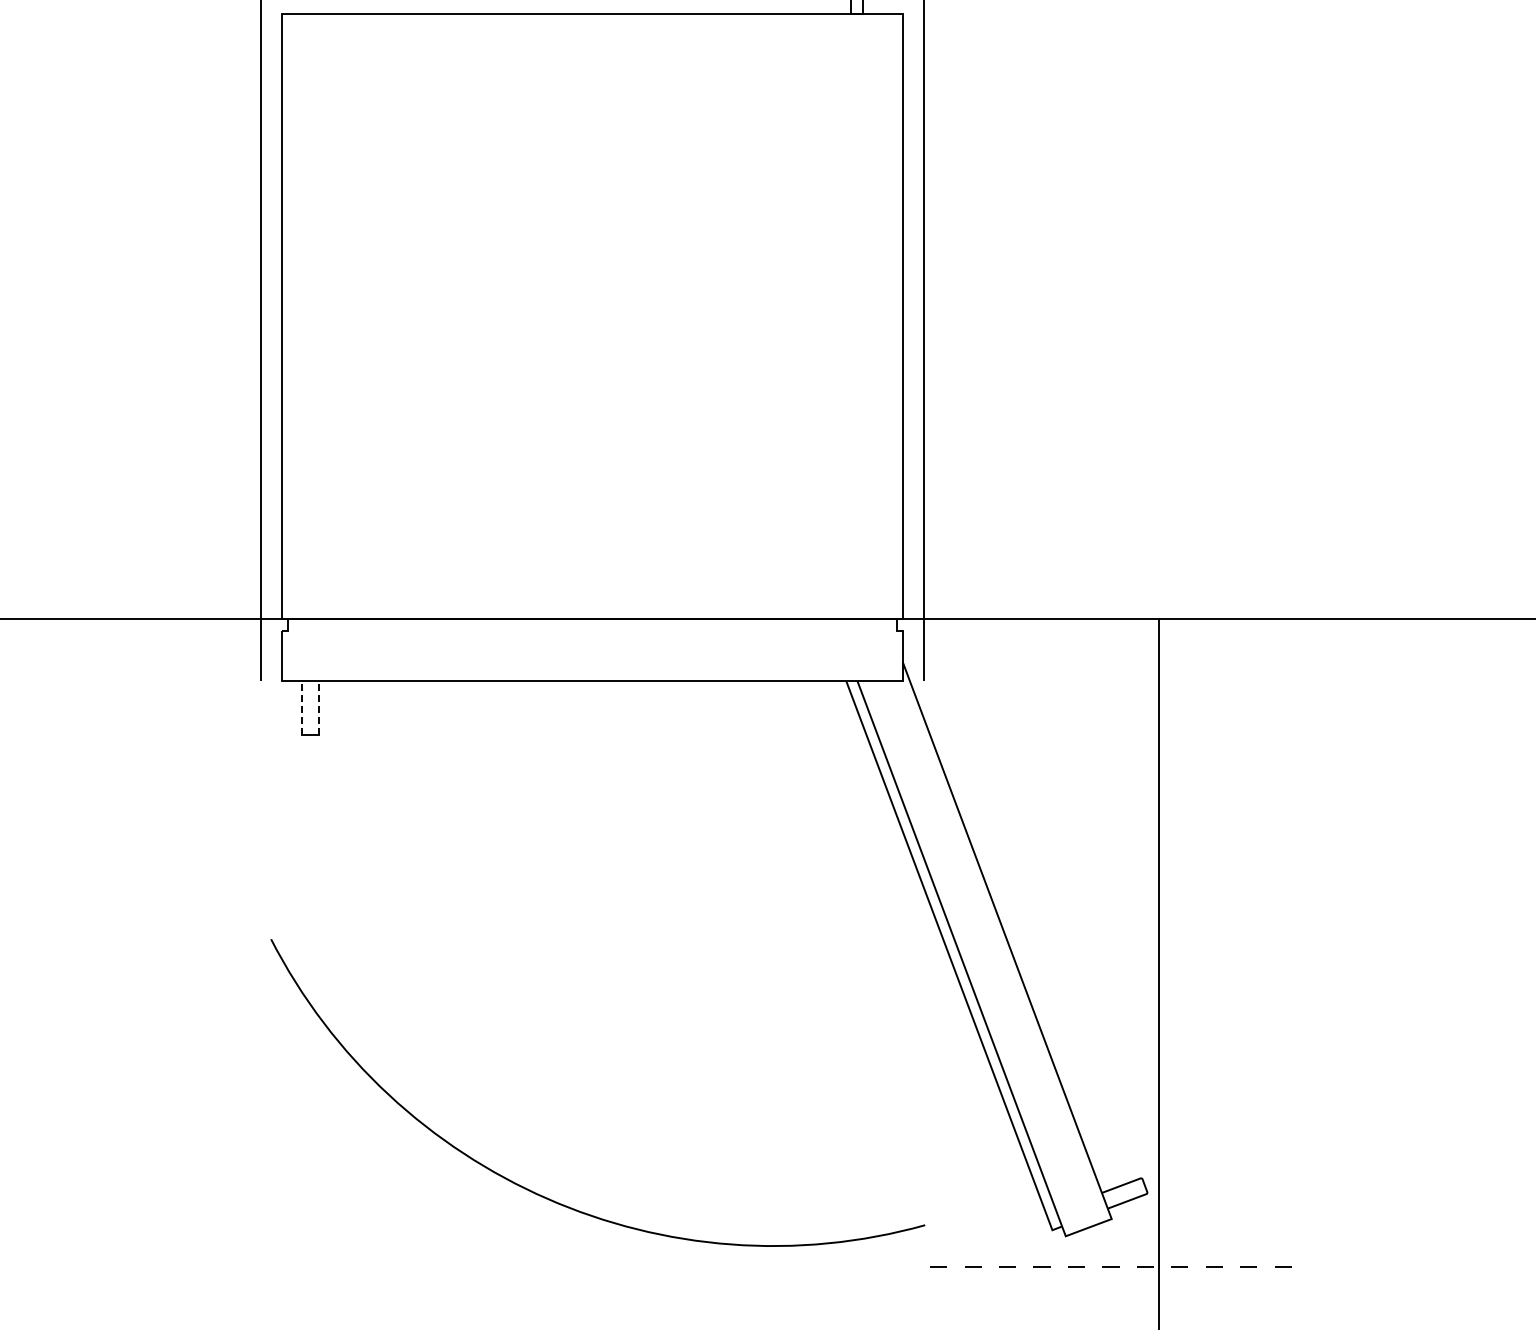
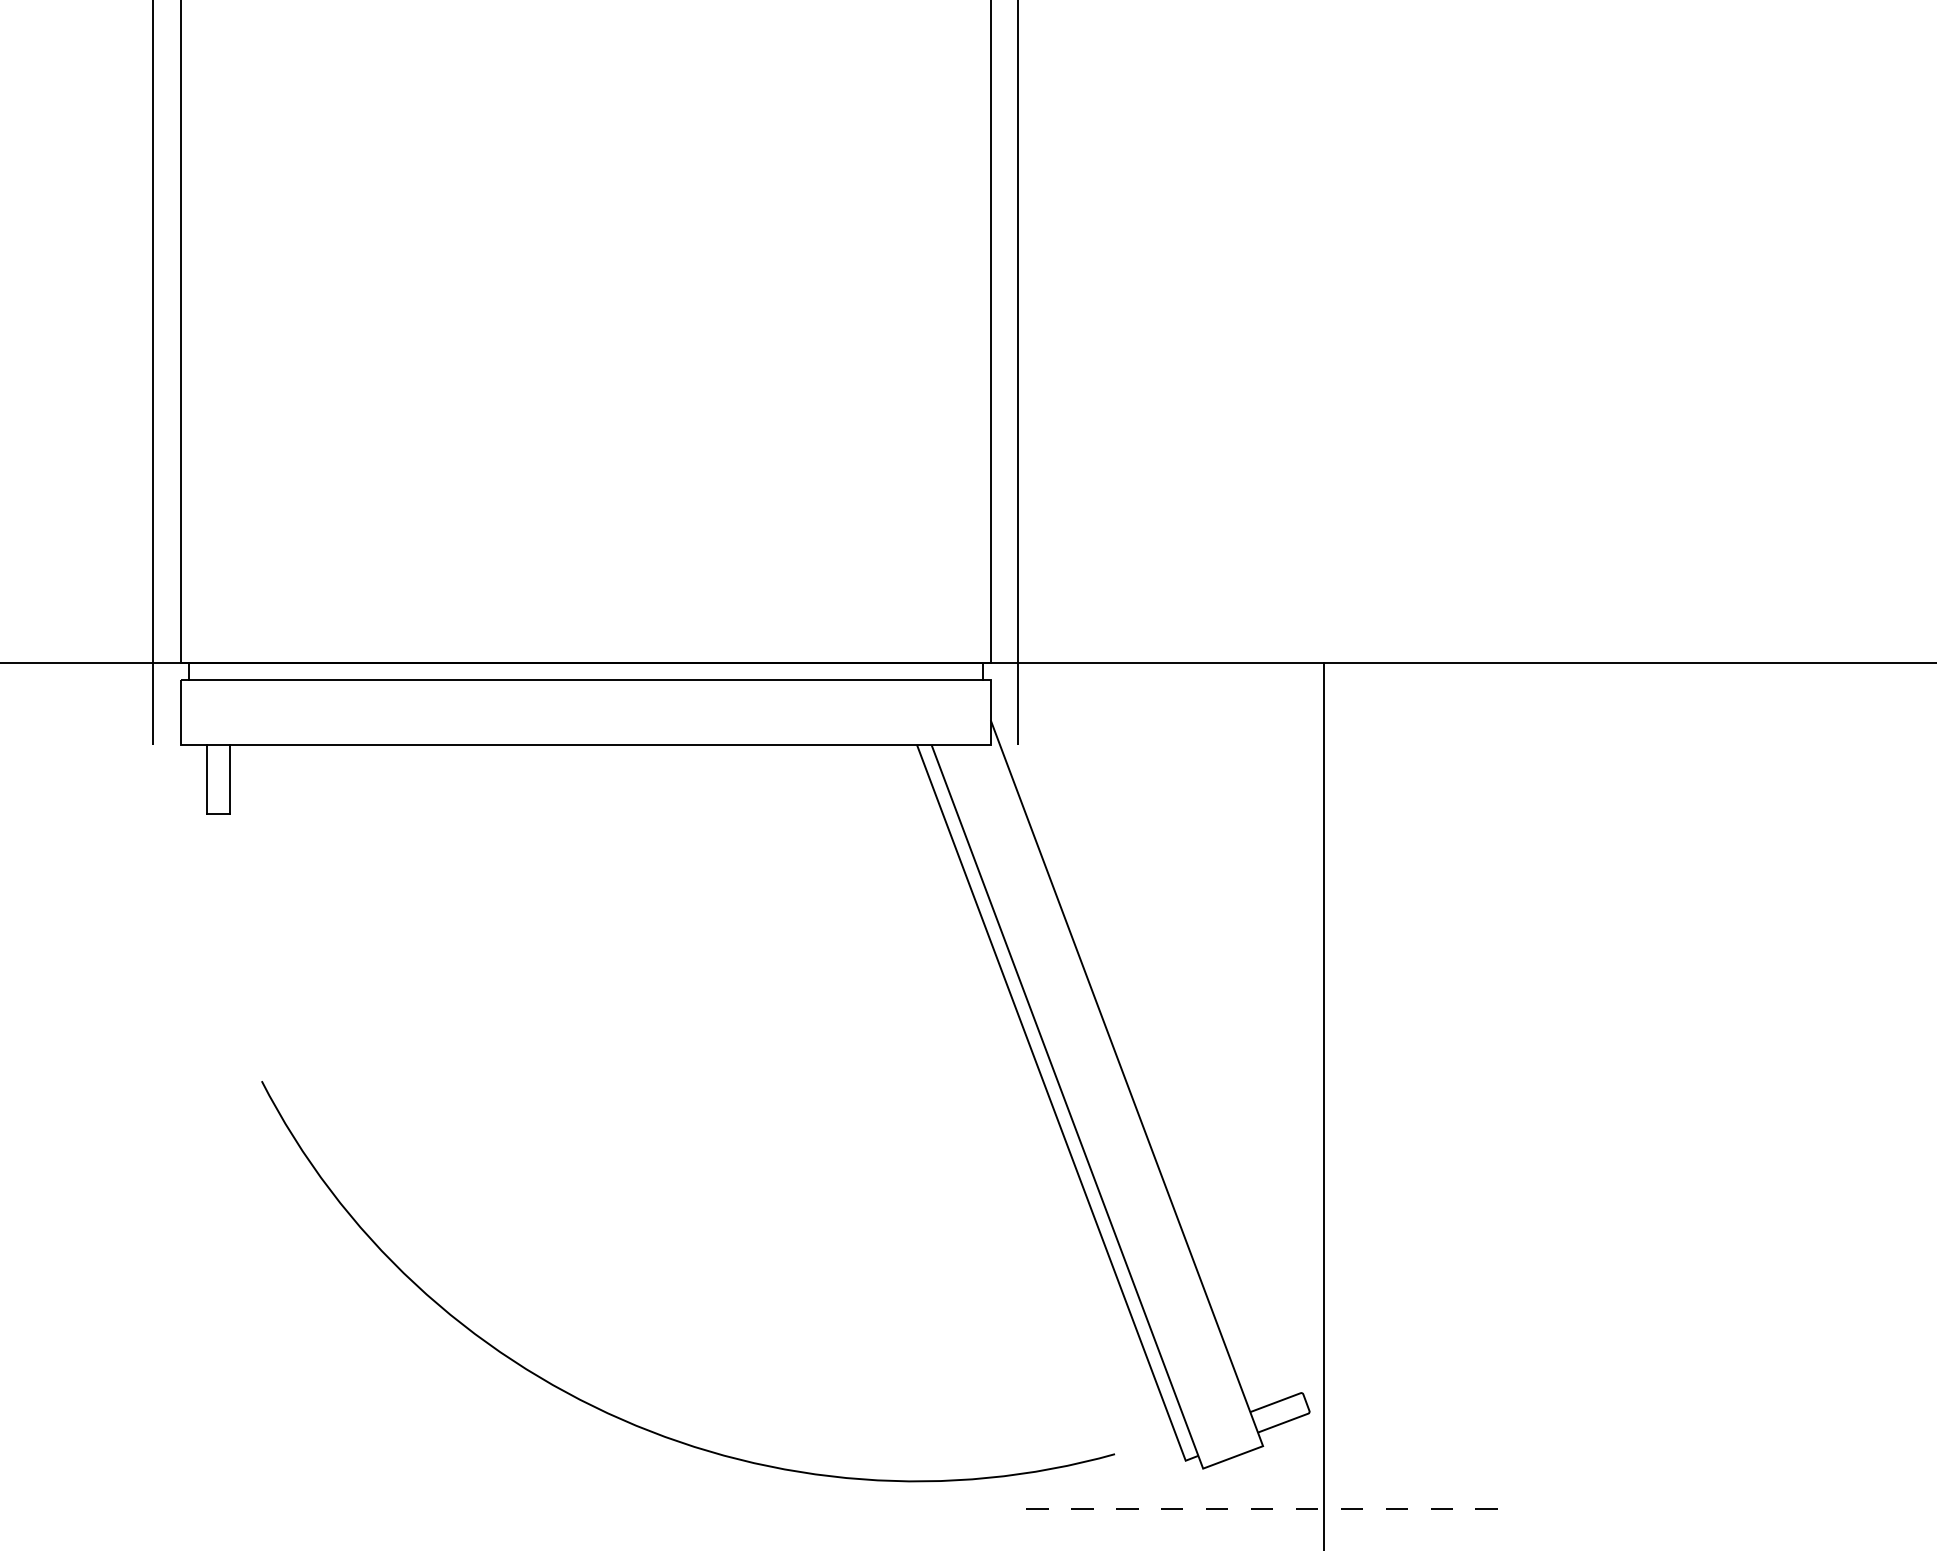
line: (592, 631) -> (585, 679), added
line: (301, 708) -> (206, 780), dashed -> solid
line: (319, 708) -> (229, 780), dashed -> solid
arc: (552, 1199) -> (628, 1420), moved

